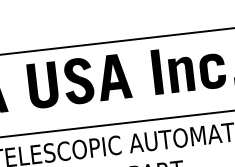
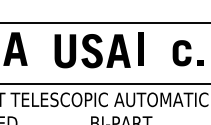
fill: (181, 74) -> (158, 52), removed
part: (79, 81) -> (92, 51), moved

